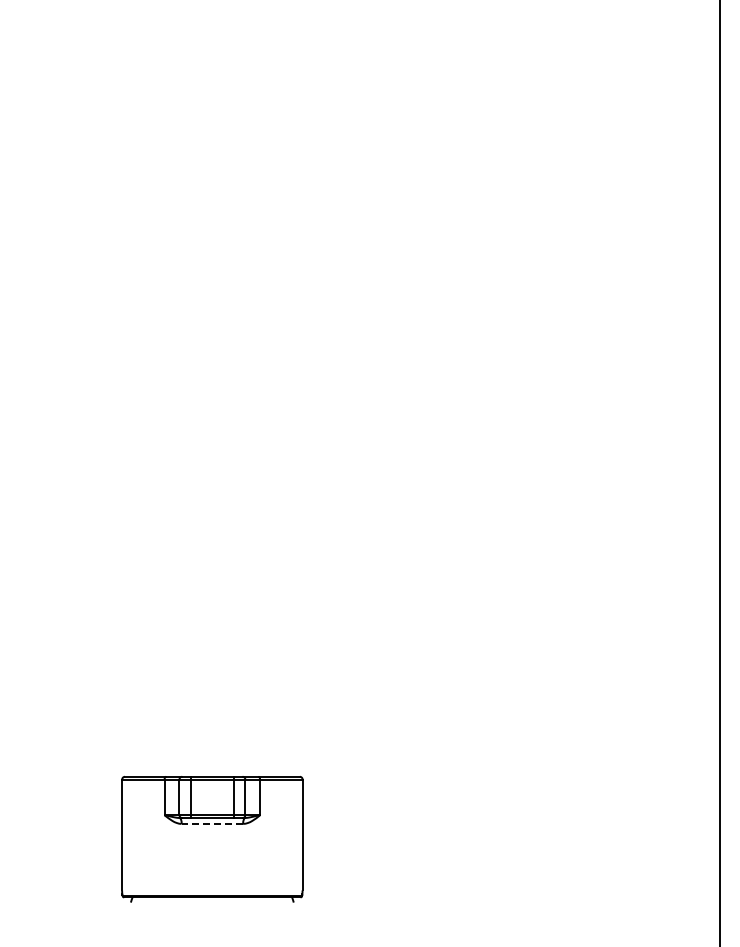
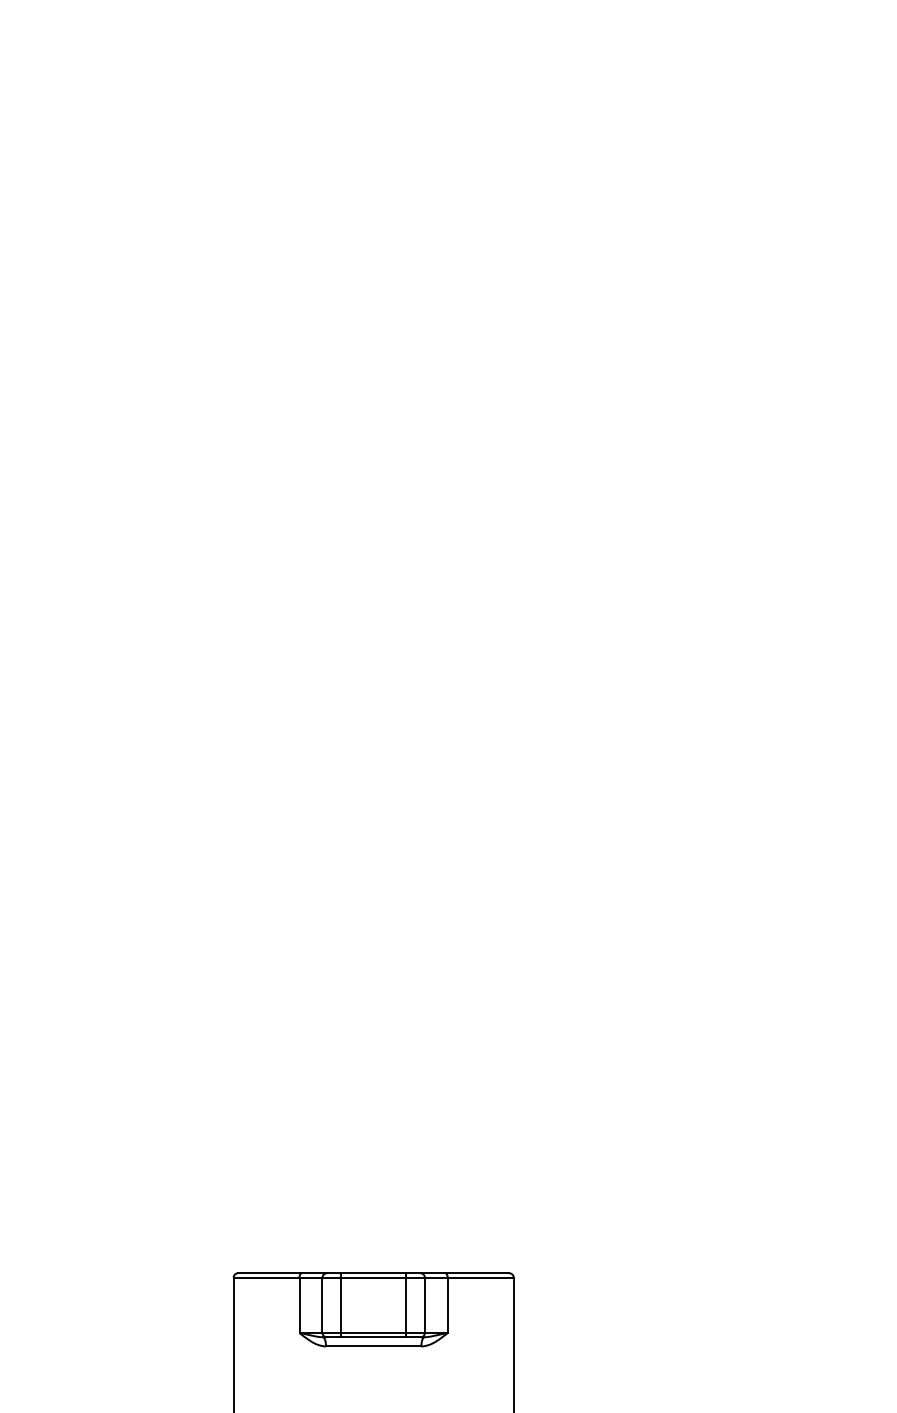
line: (212, 823) -> (373, 1345), dashed -> solid

